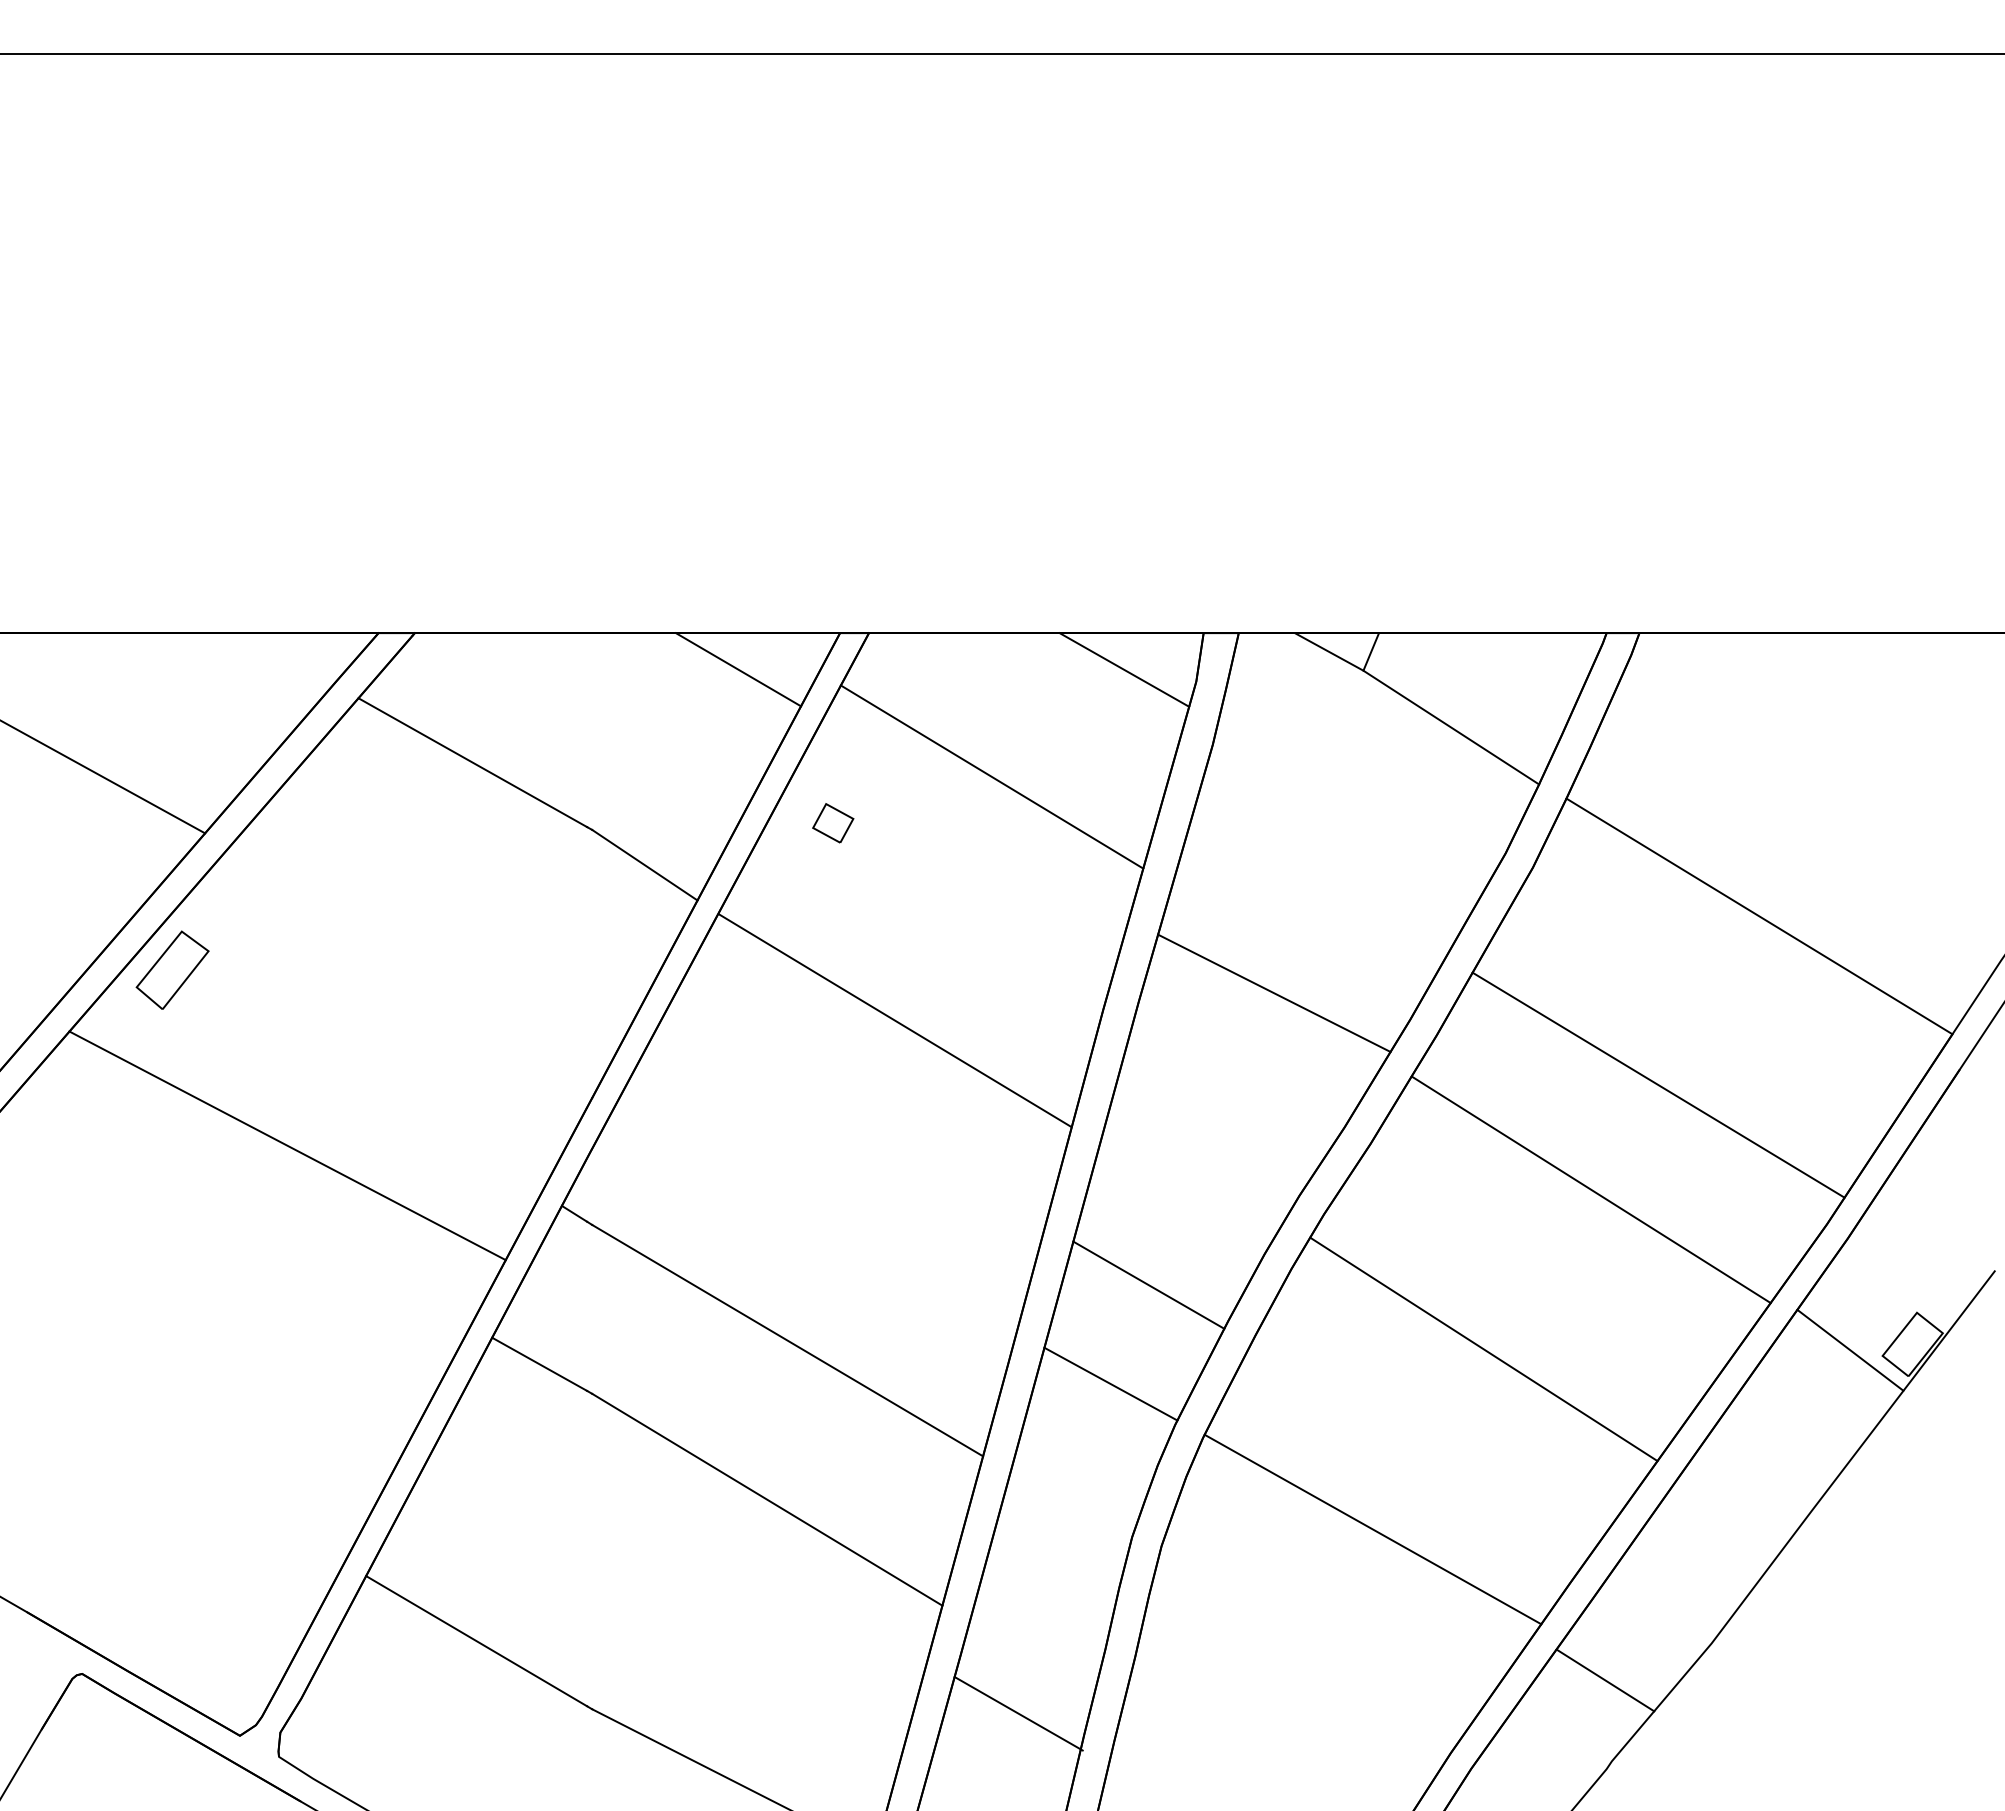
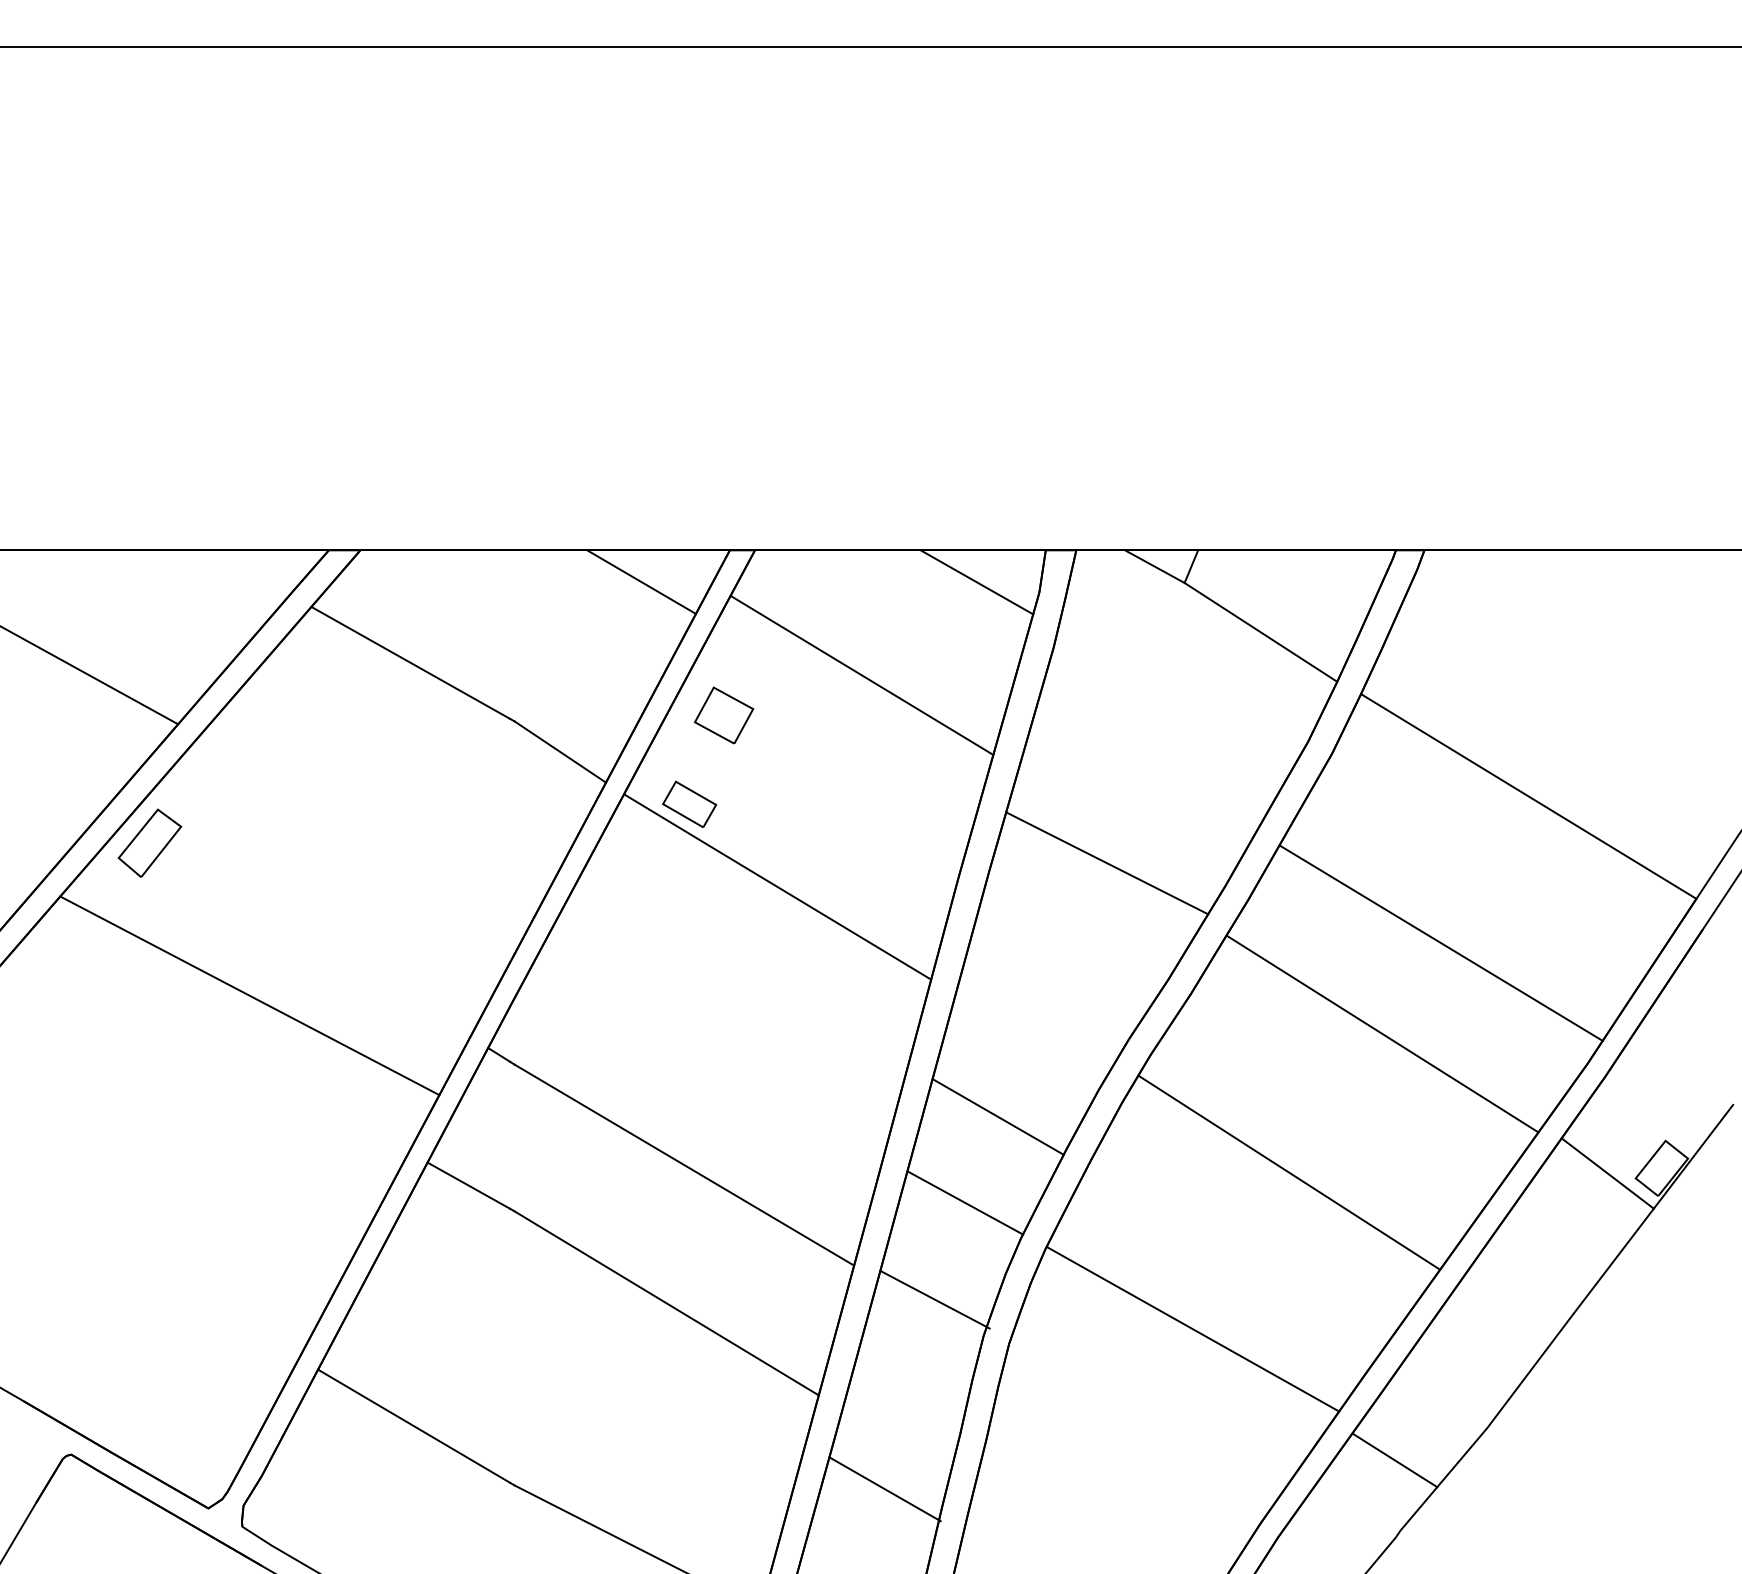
part: (832, 823) -> (723, 715), size x1.67
part: (793, 925) -> (689, 804), added
line: (1076, 1495) -> (935, 1299), added

